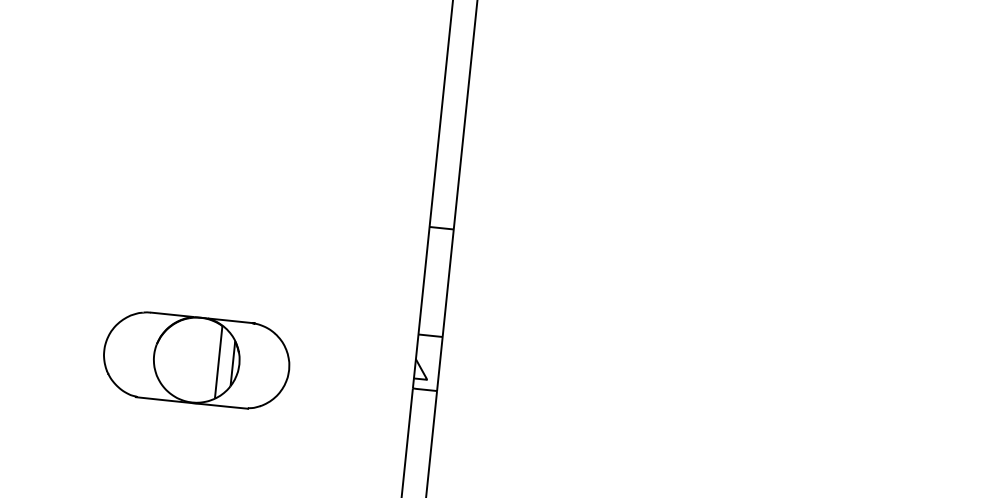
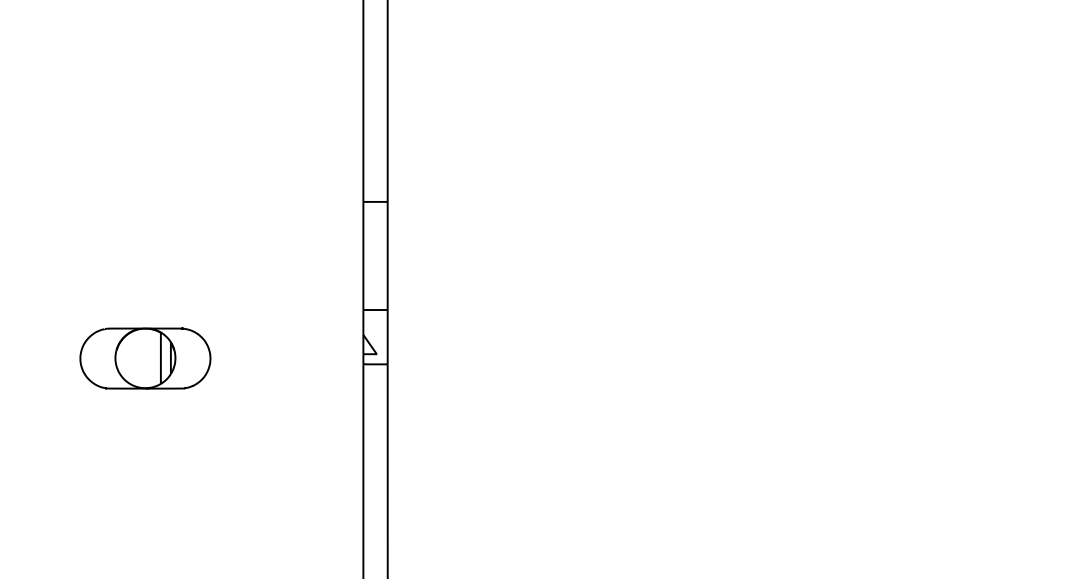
part: (196, 360) -> (145, 358), size x0.7

